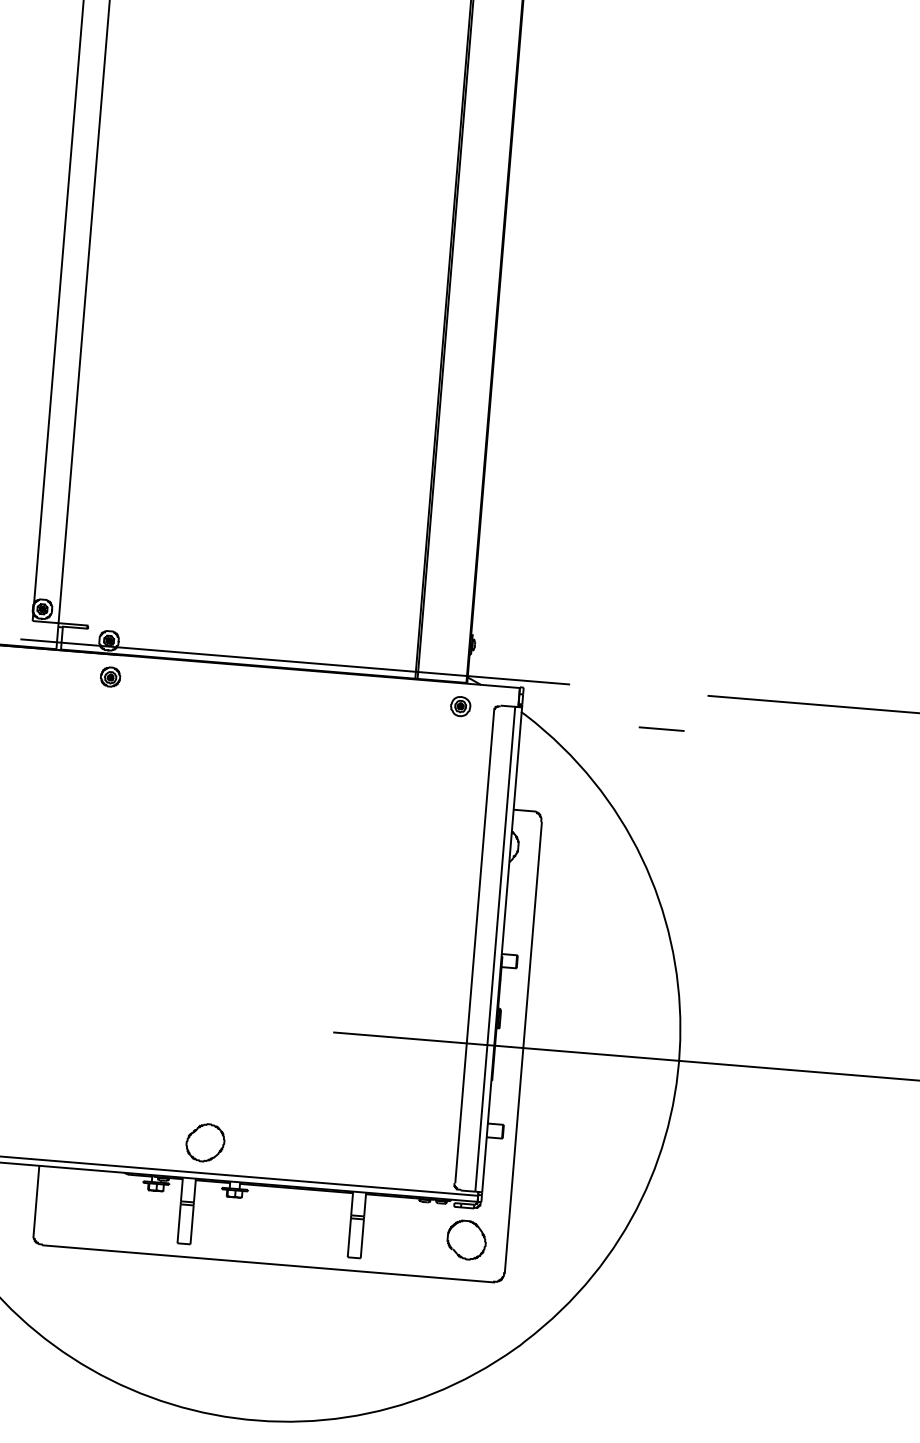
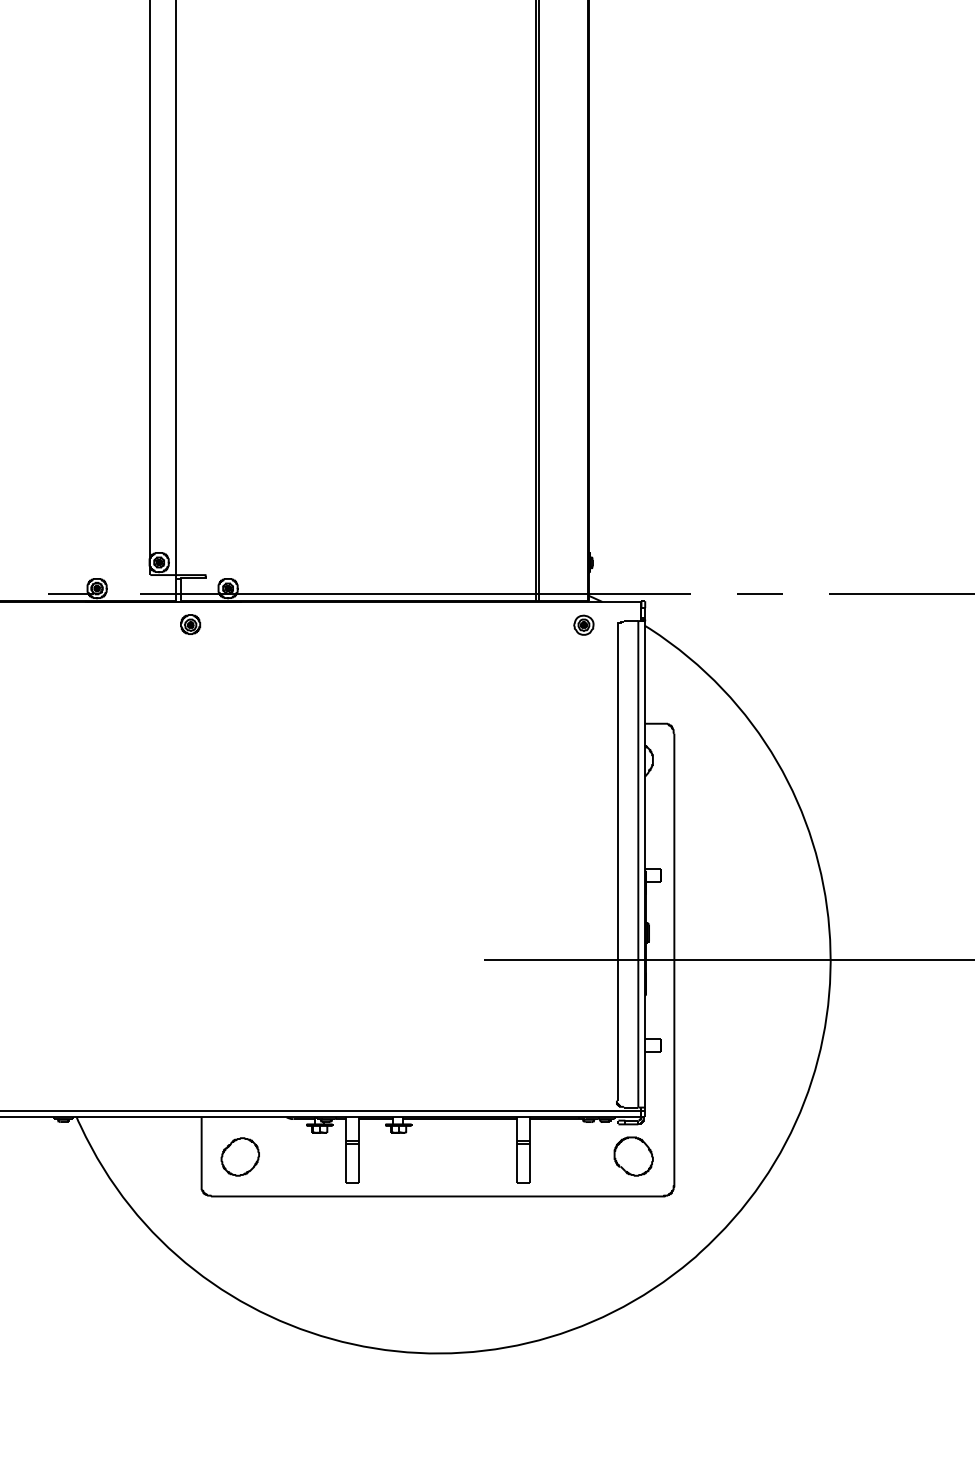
part: (110, 677) -> (190, 624), moved
line: (661, 728) -> (759, 593), moved
part: (204, 1142) -> (239, 1156), moved

